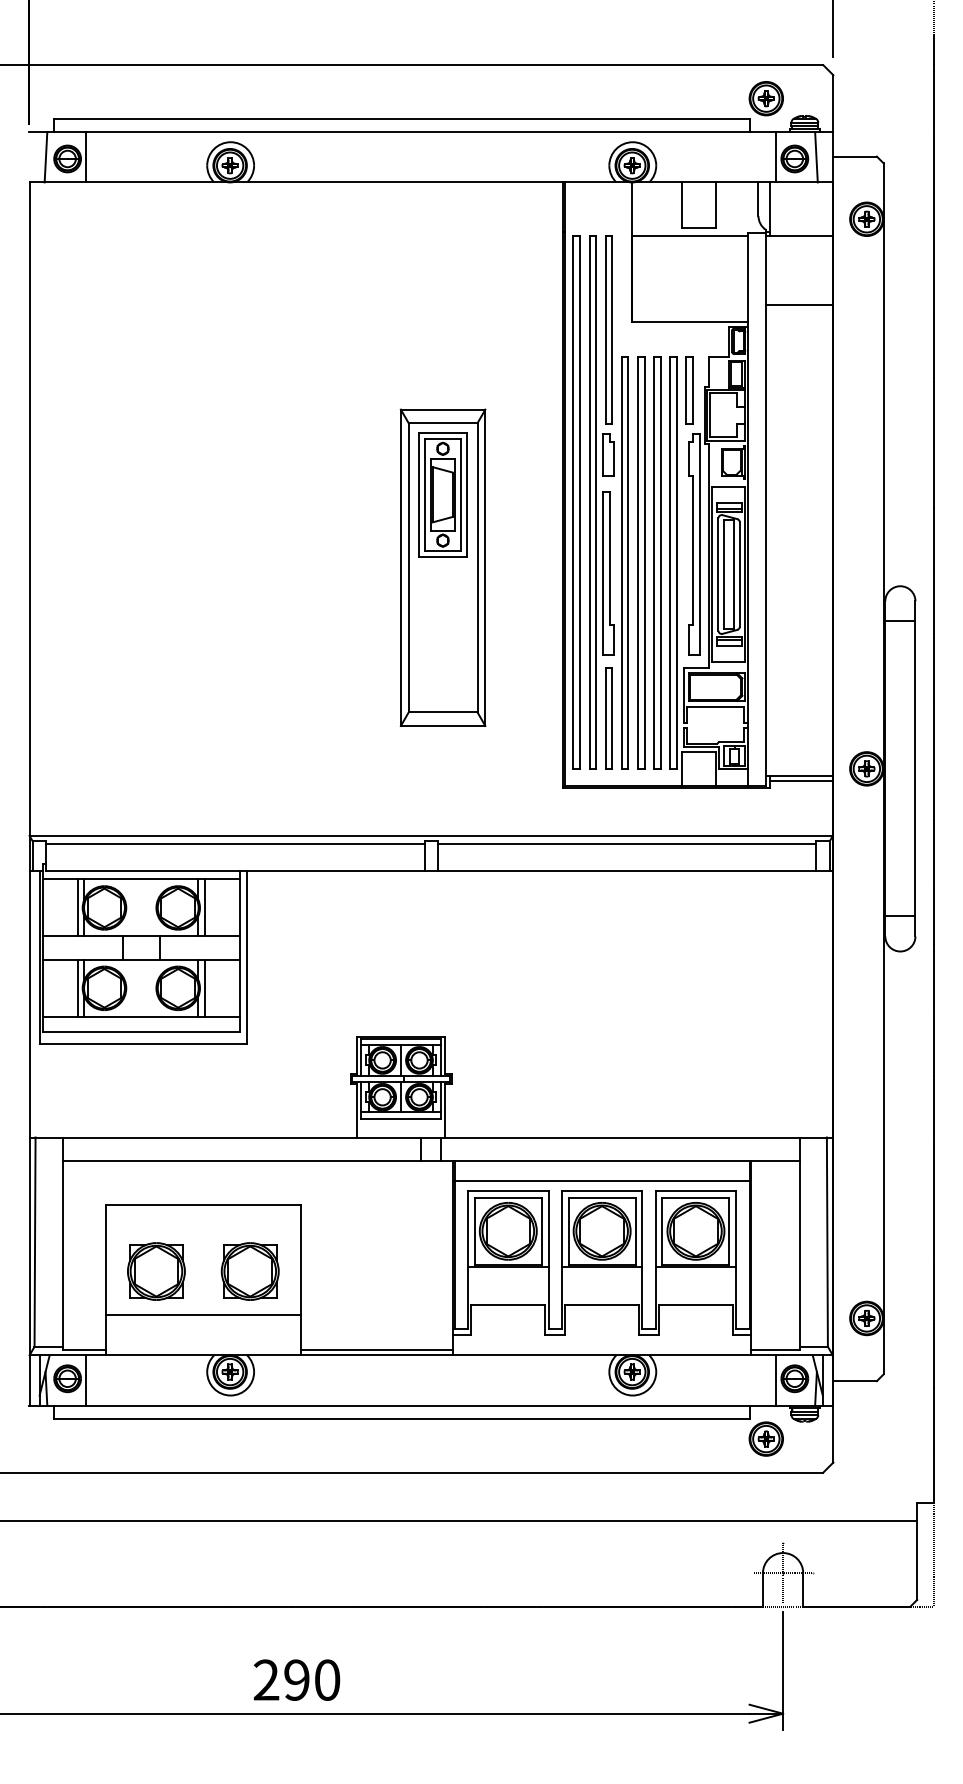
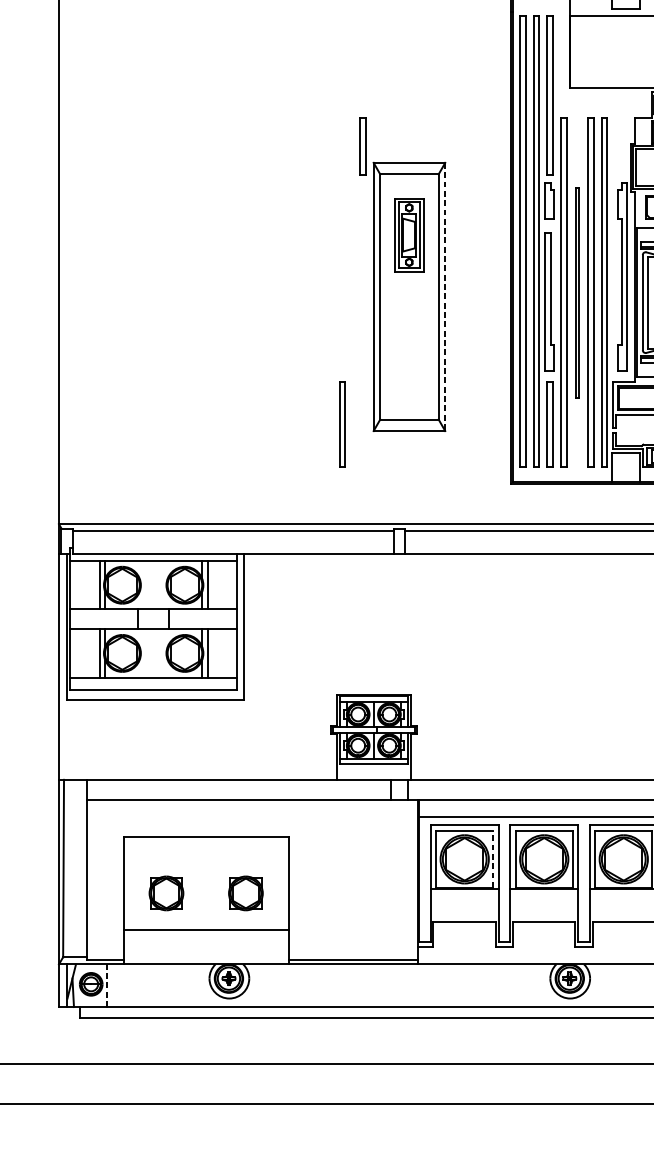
part: (689, 390) -> (363, 146), moved
part: (442, 494) -> (408, 234), size x0.7
part: (641, 562) -> (577, 292), size x0.6
line: (485, 568) -> (445, 297), solid -> dashed
part: (363, 718) -> (341, 424), added
line: (541, 1231) -> (492, 859), solid -> dashed
part: (156, 1271) -> (166, 893), size x0.7
part: (249, 1271) -> (245, 893), size x0.7
line: (86, 1379) -> (107, 984), solid -> dashed

